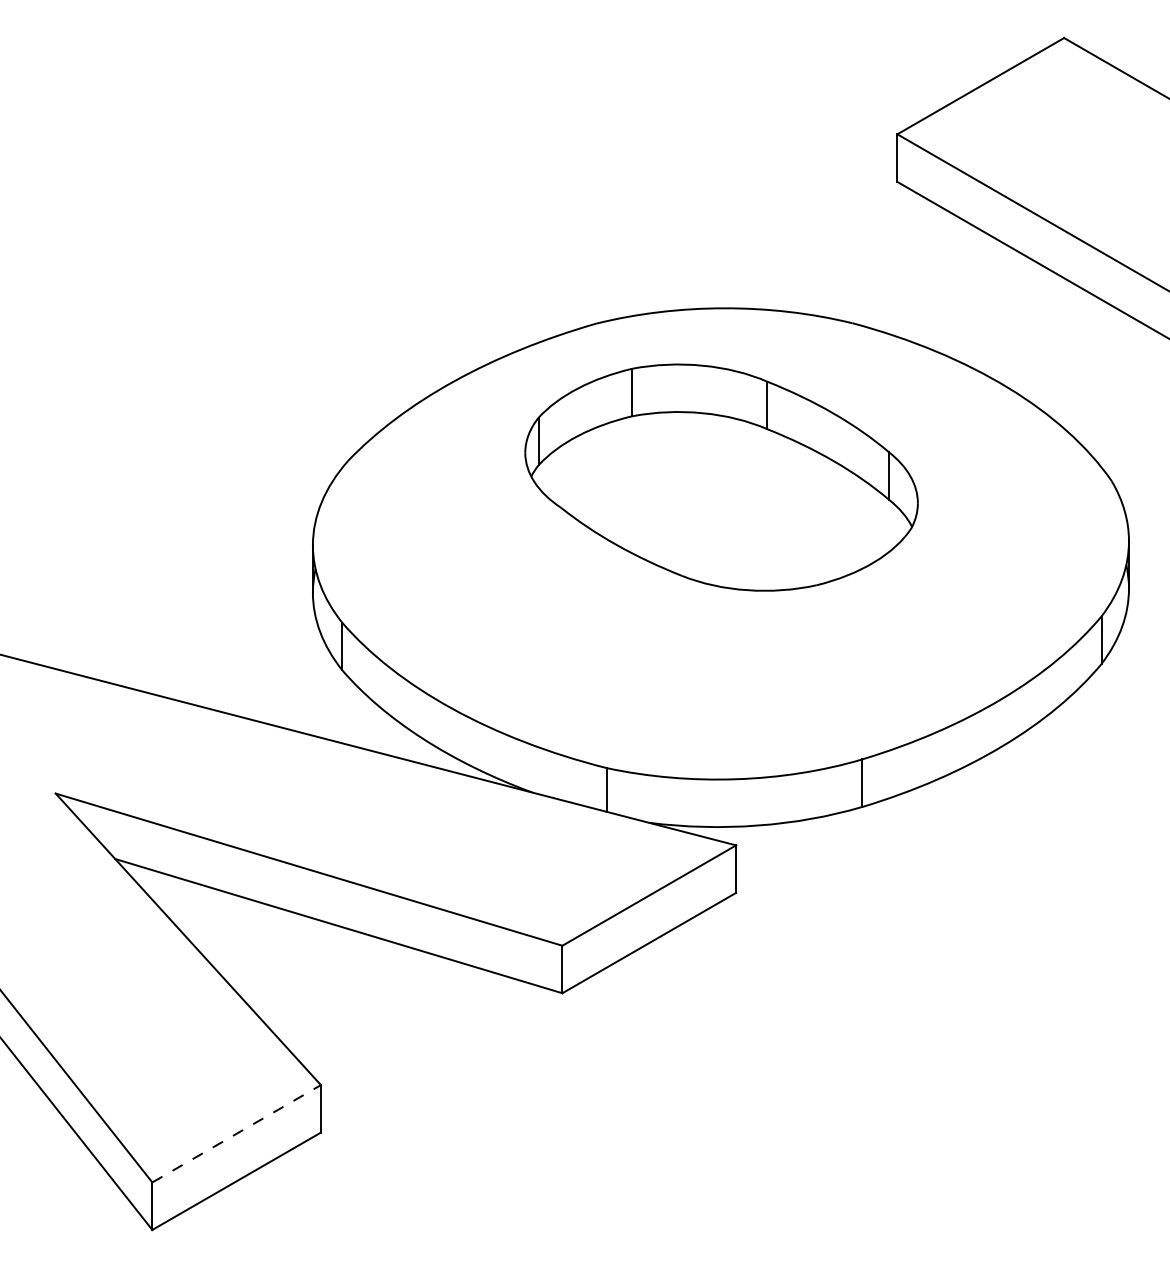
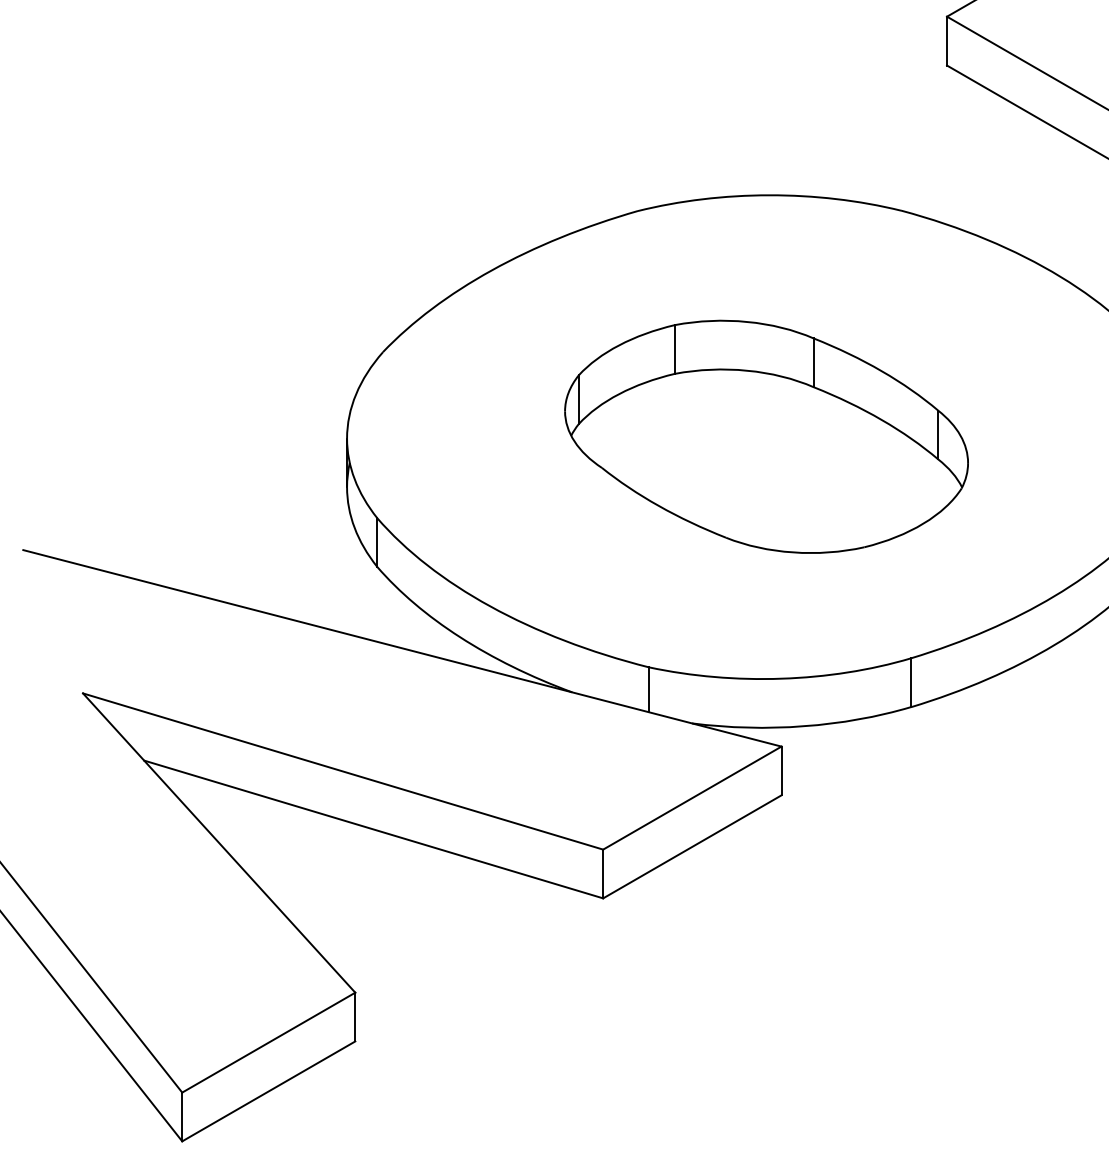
part: (721, 477) -> (766, 436), moved
line: (237, 1133) -> (269, 1042), dashed -> solid

